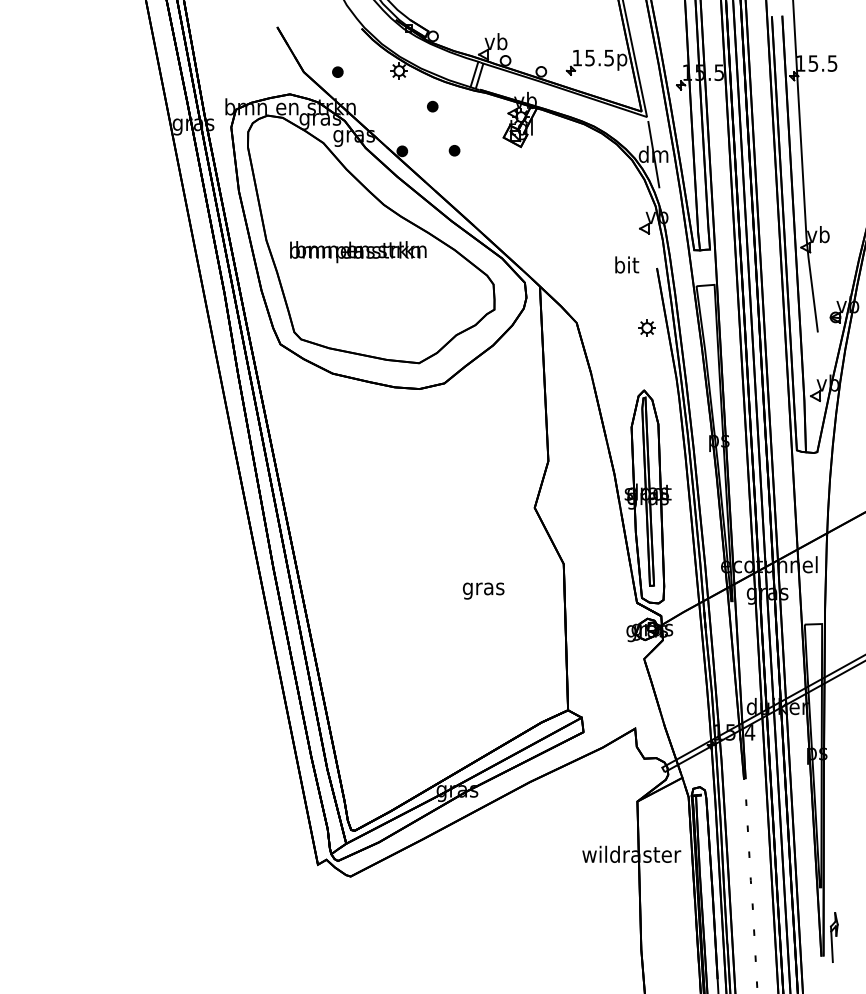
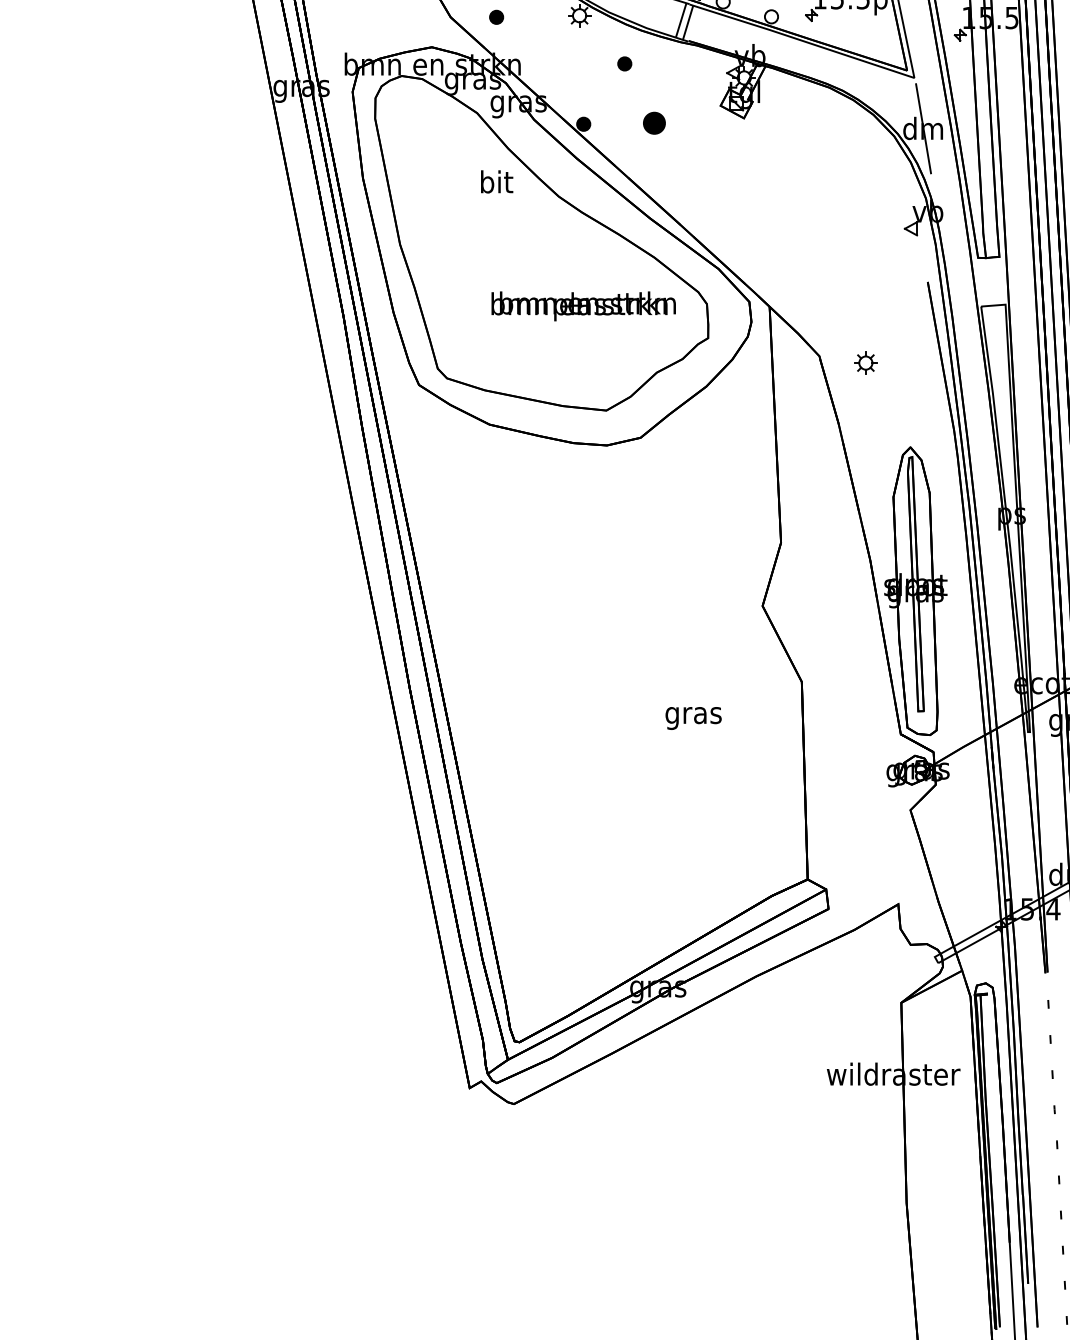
part: (454, 150) -> (654, 123), size x1.6
text: (358, 252) -> (583, 306), moved
text: (627, 264) -> (497, 181), moved
part: (646, 327) -> (864, 362), moved

